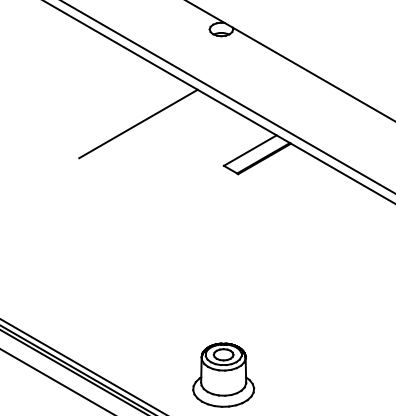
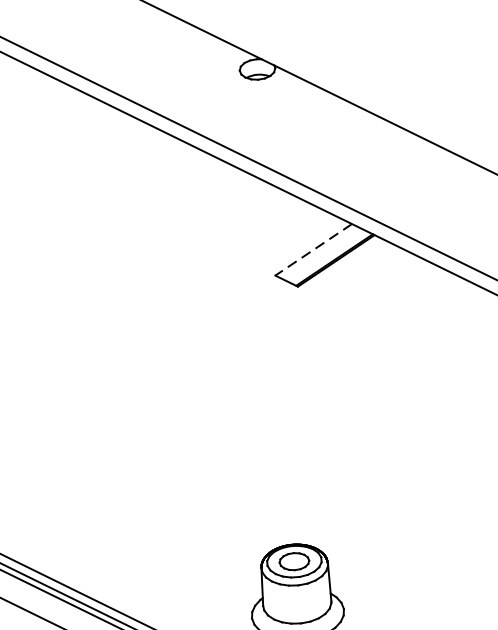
line: (138, 123) -> (141, 220), removed
line: (249, 150) -> (312, 249), solid -> dashed

